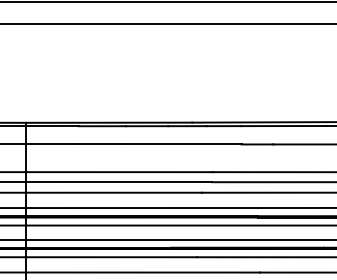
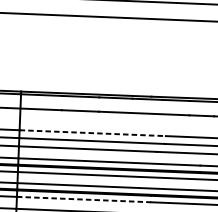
line: (119, 172) -> (92, 133), solid -> dashed
line: (111, 257) -> (83, 199), solid -> dashed

